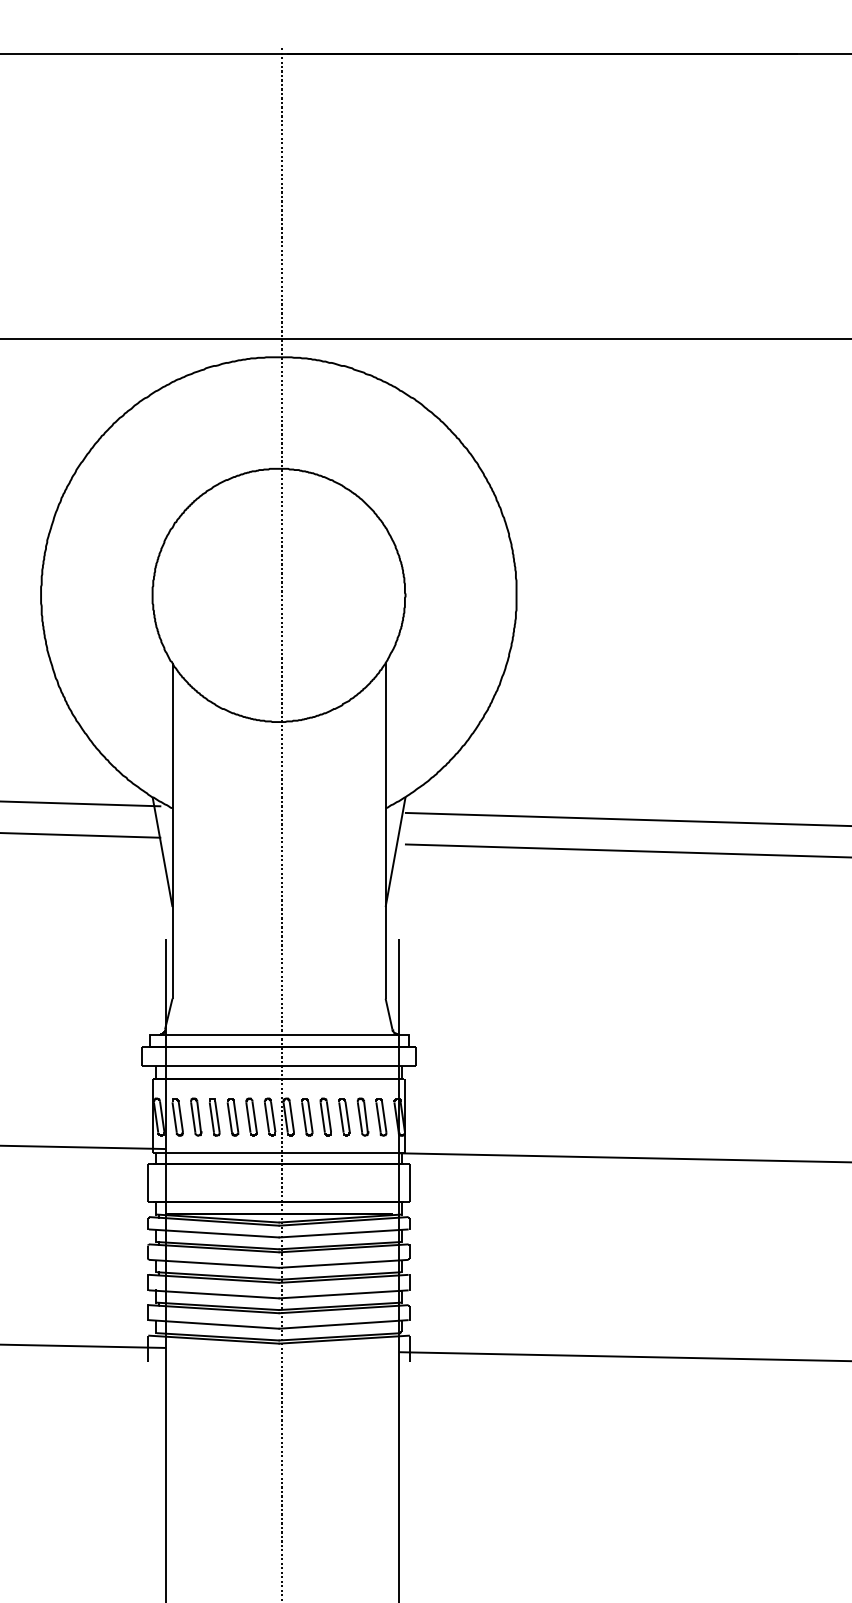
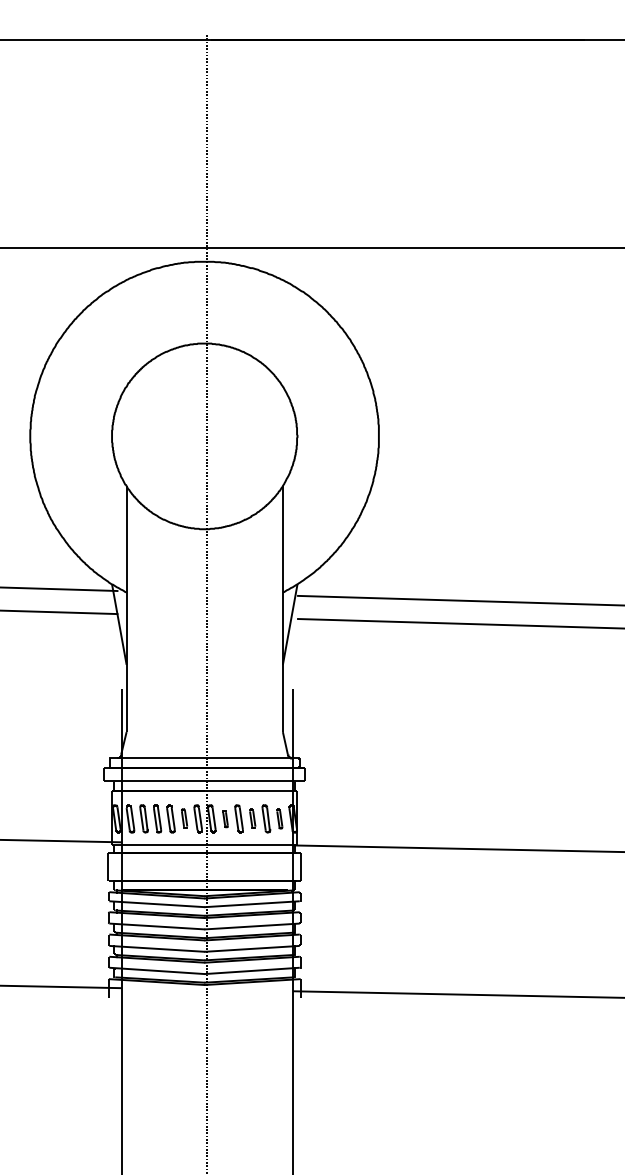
part: (251, 1116) -> (184, 818), size x0.7
part: (307, 1117) -> (225, 819), size x0.6
part: (344, 1117) -> (252, 819), size x0.7
part: (381, 1117) -> (279, 819), size x0.7

